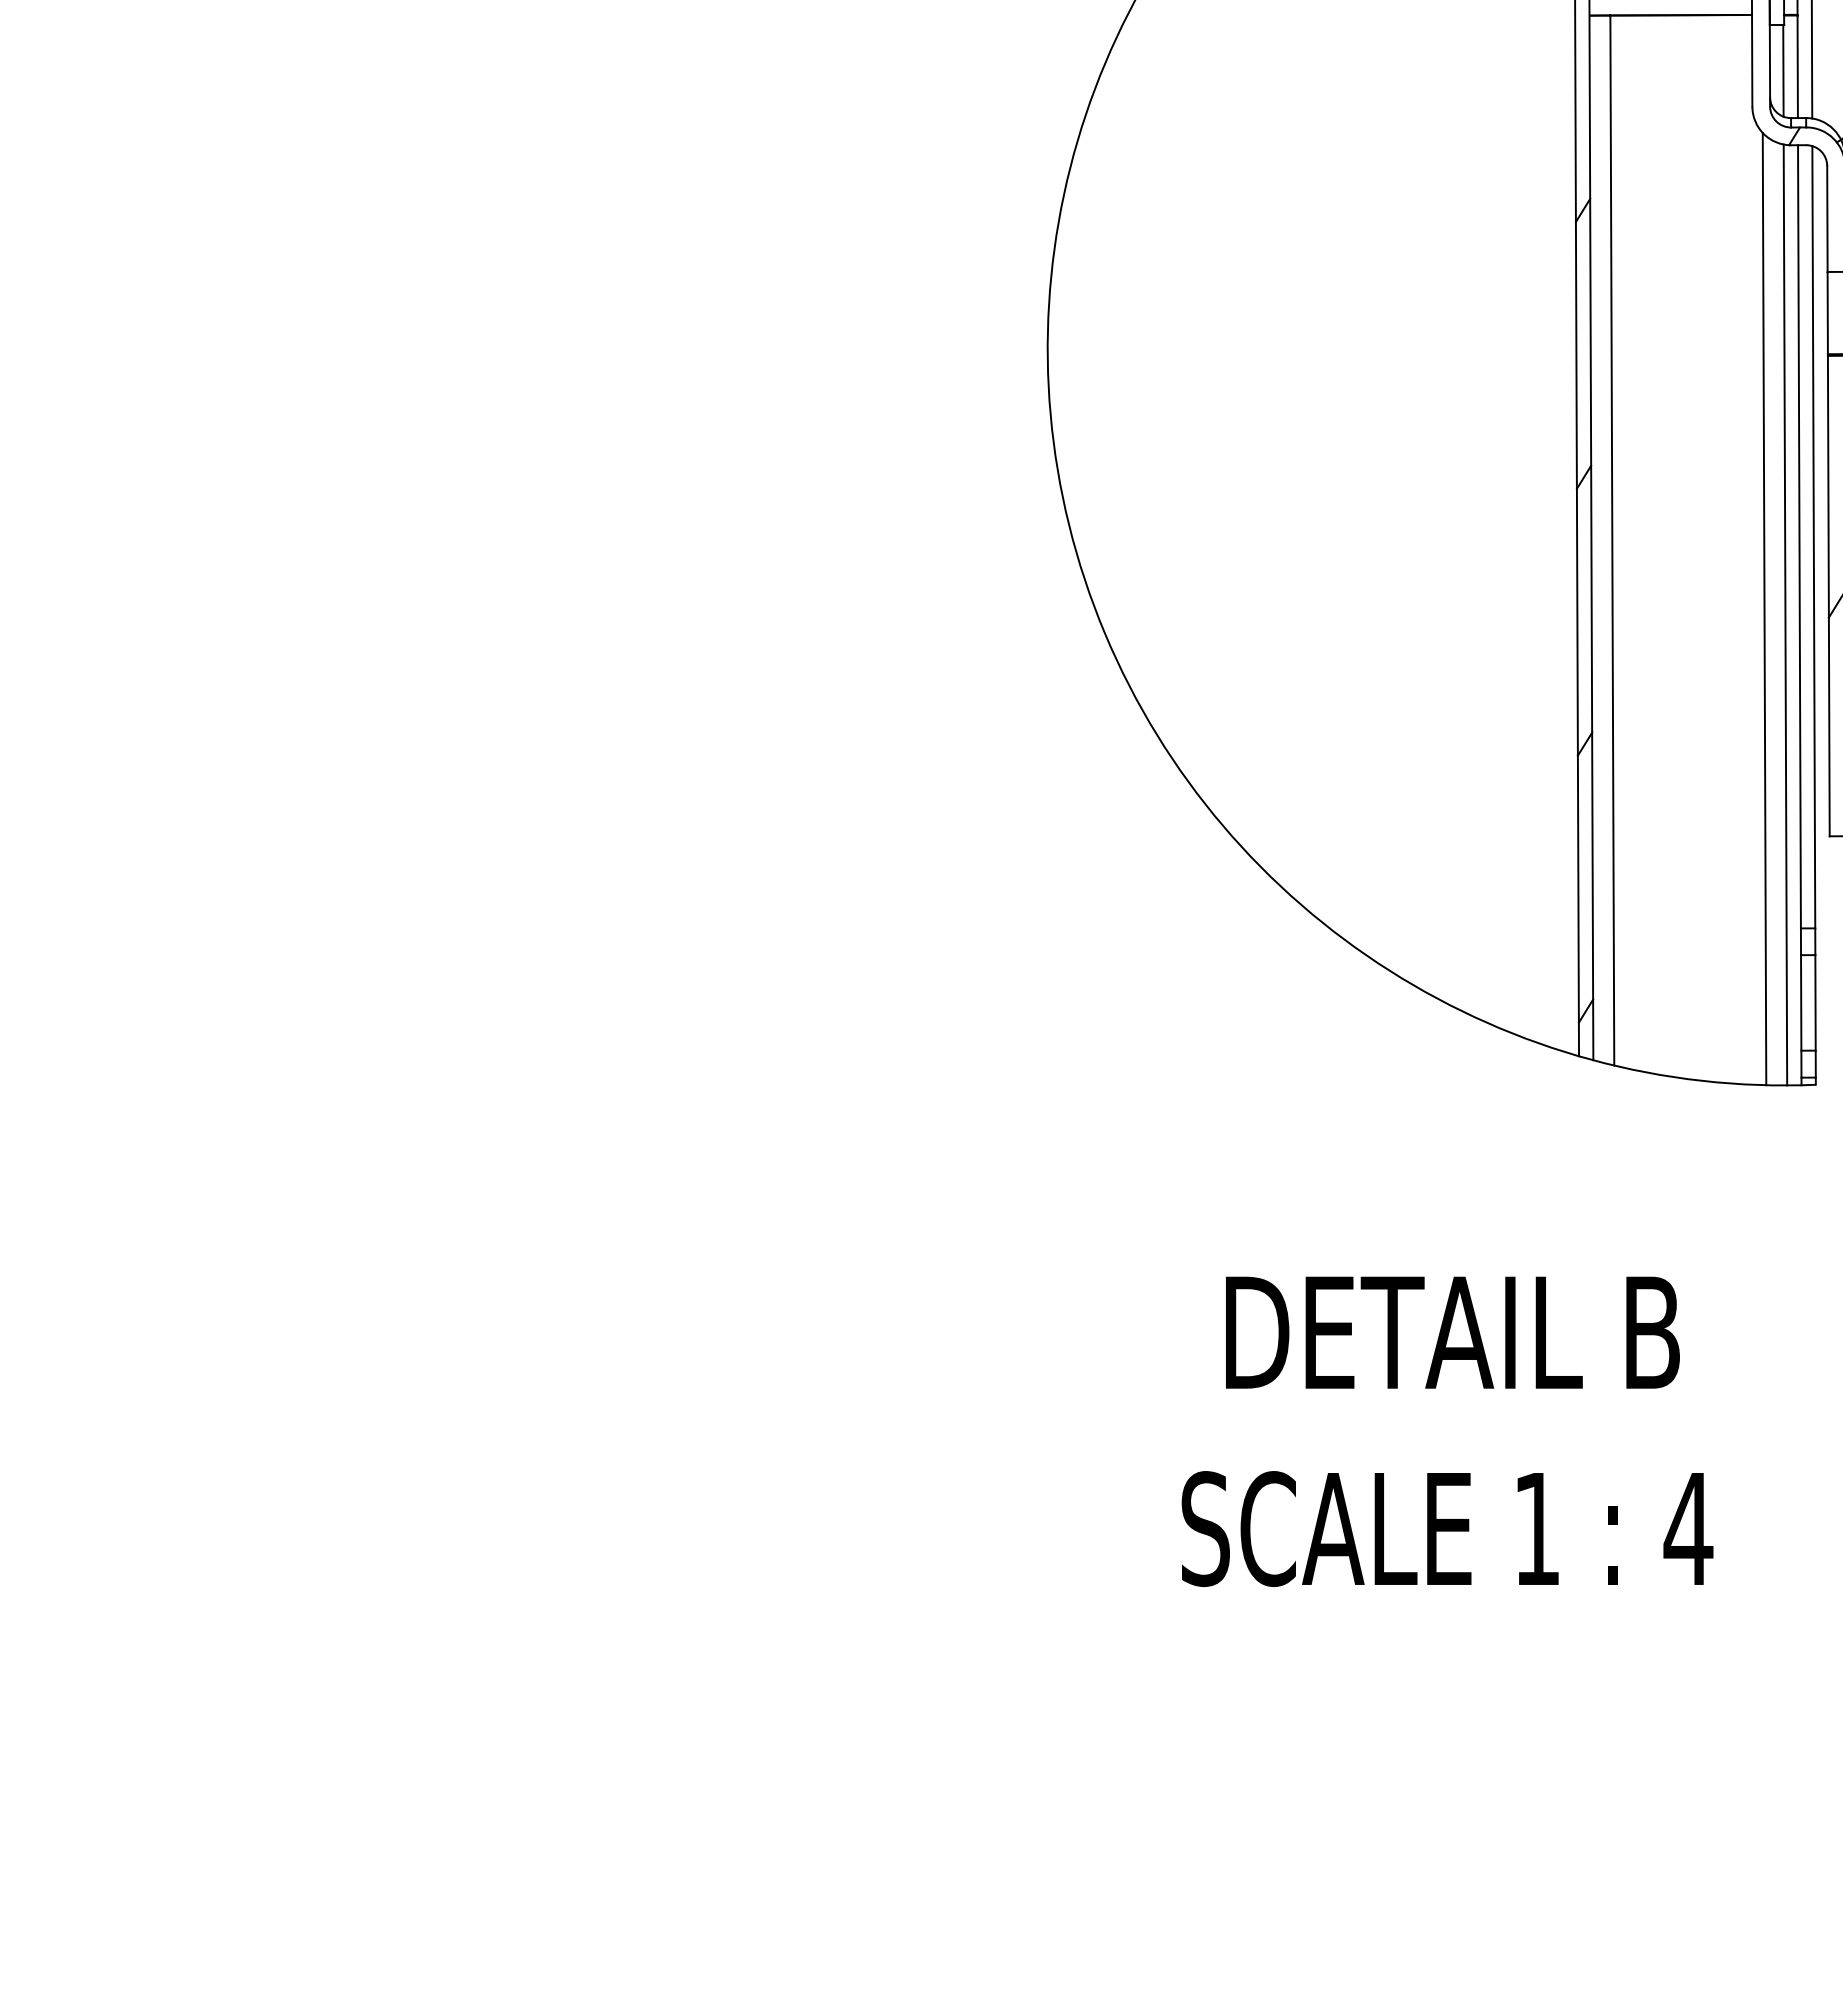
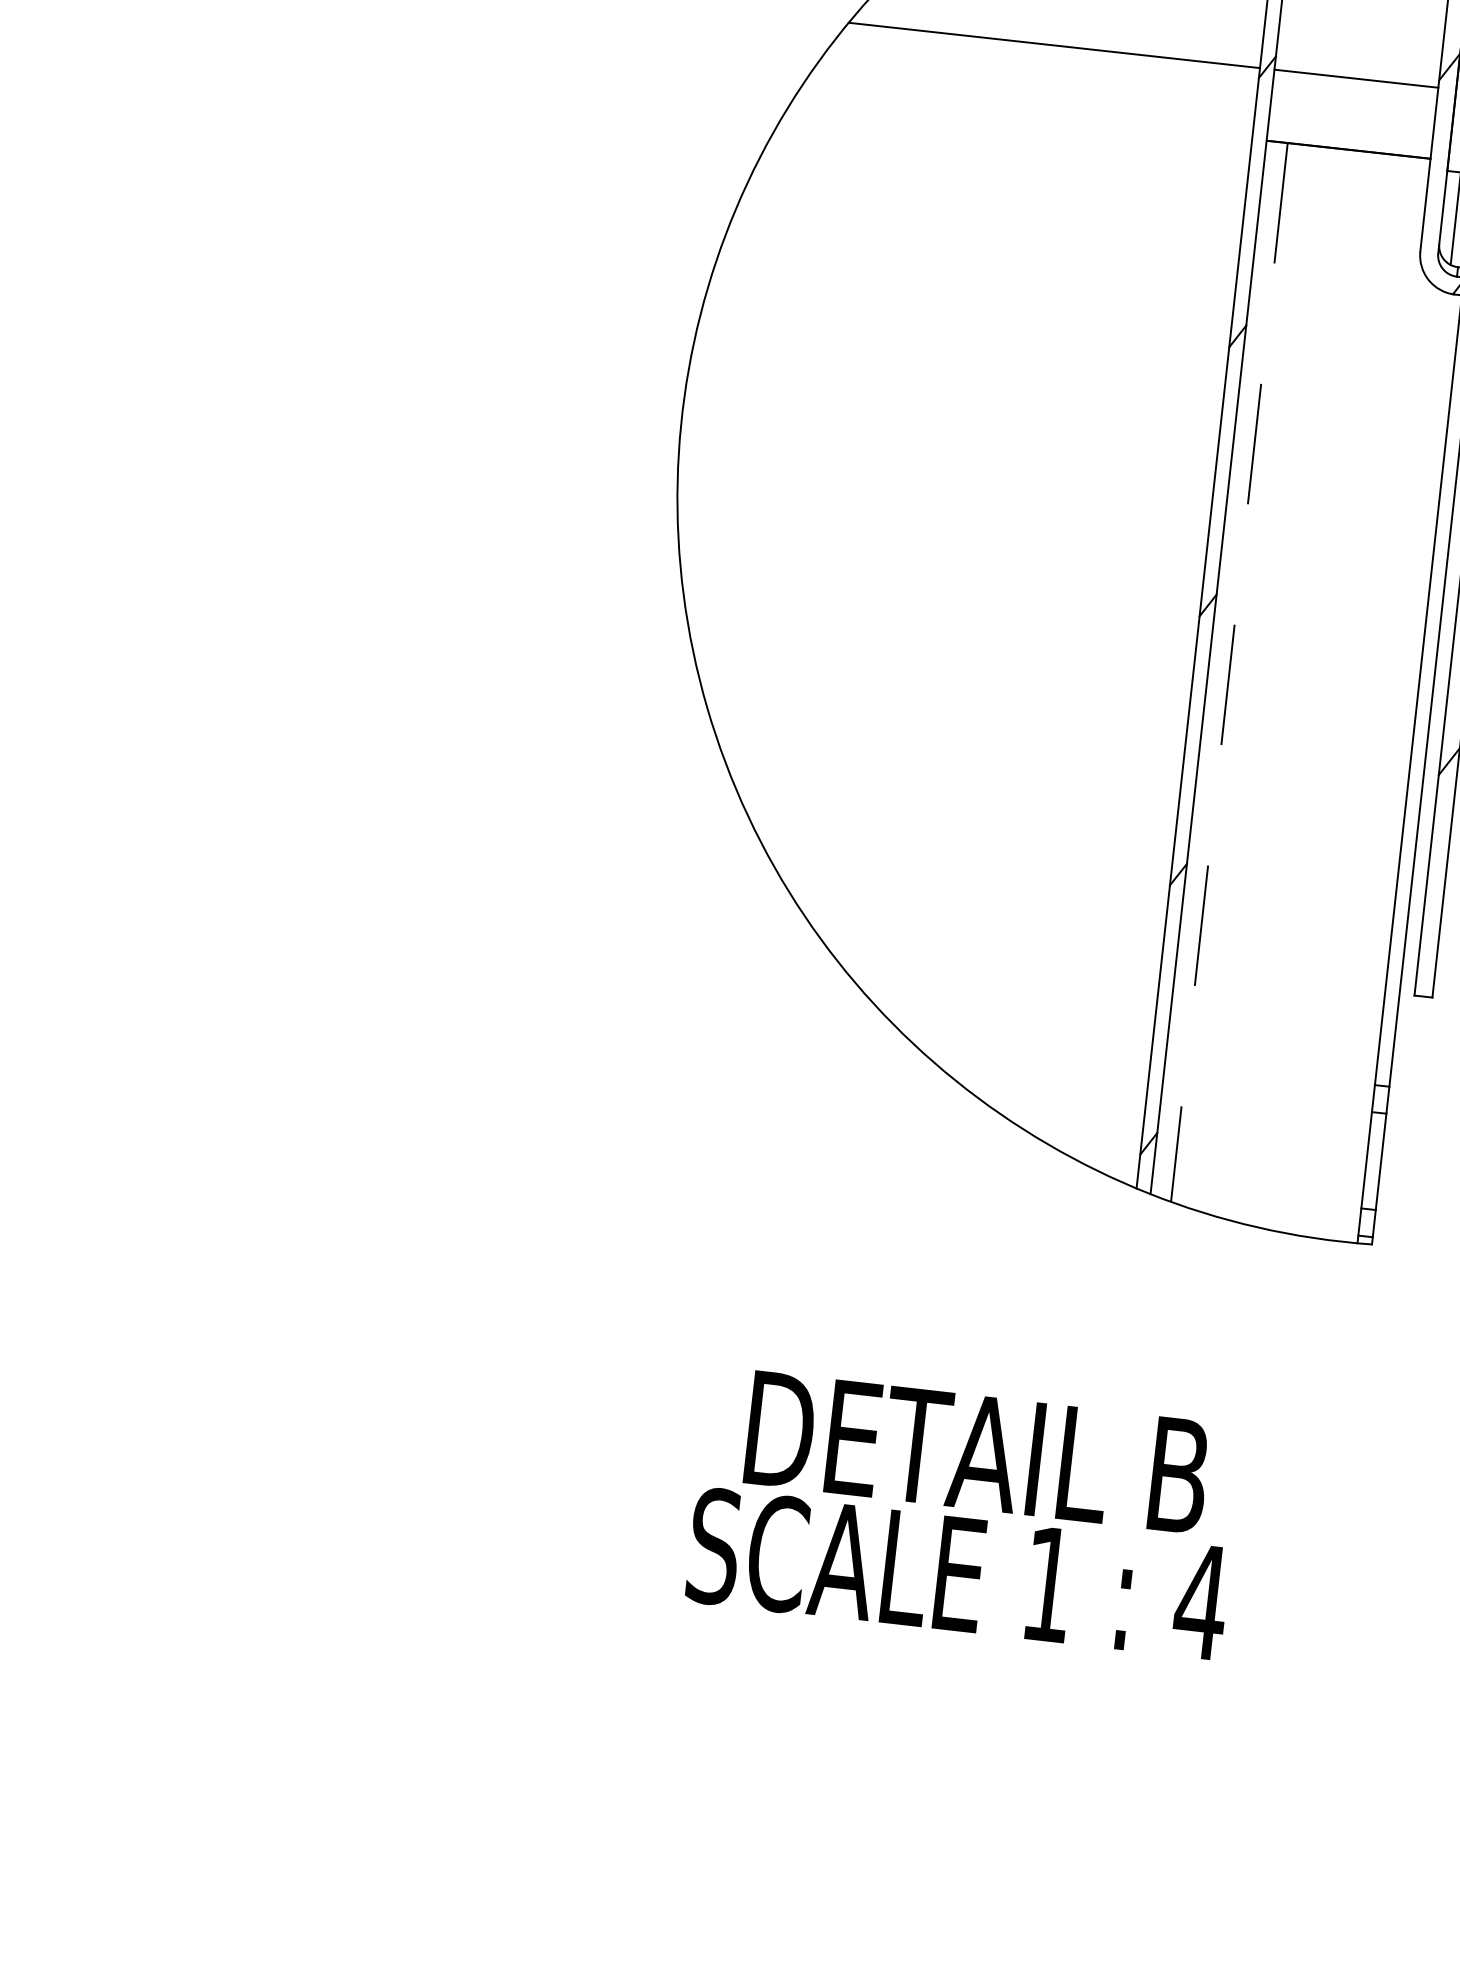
line: (1612, 541) -> (1229, 673), solid -> dashed
line: (1764, 608) -> (1374, 758), removed
line: (1785, 614) -> (1395, 766), removed
text: (1447, 1528) -> (958, 1573), moved

